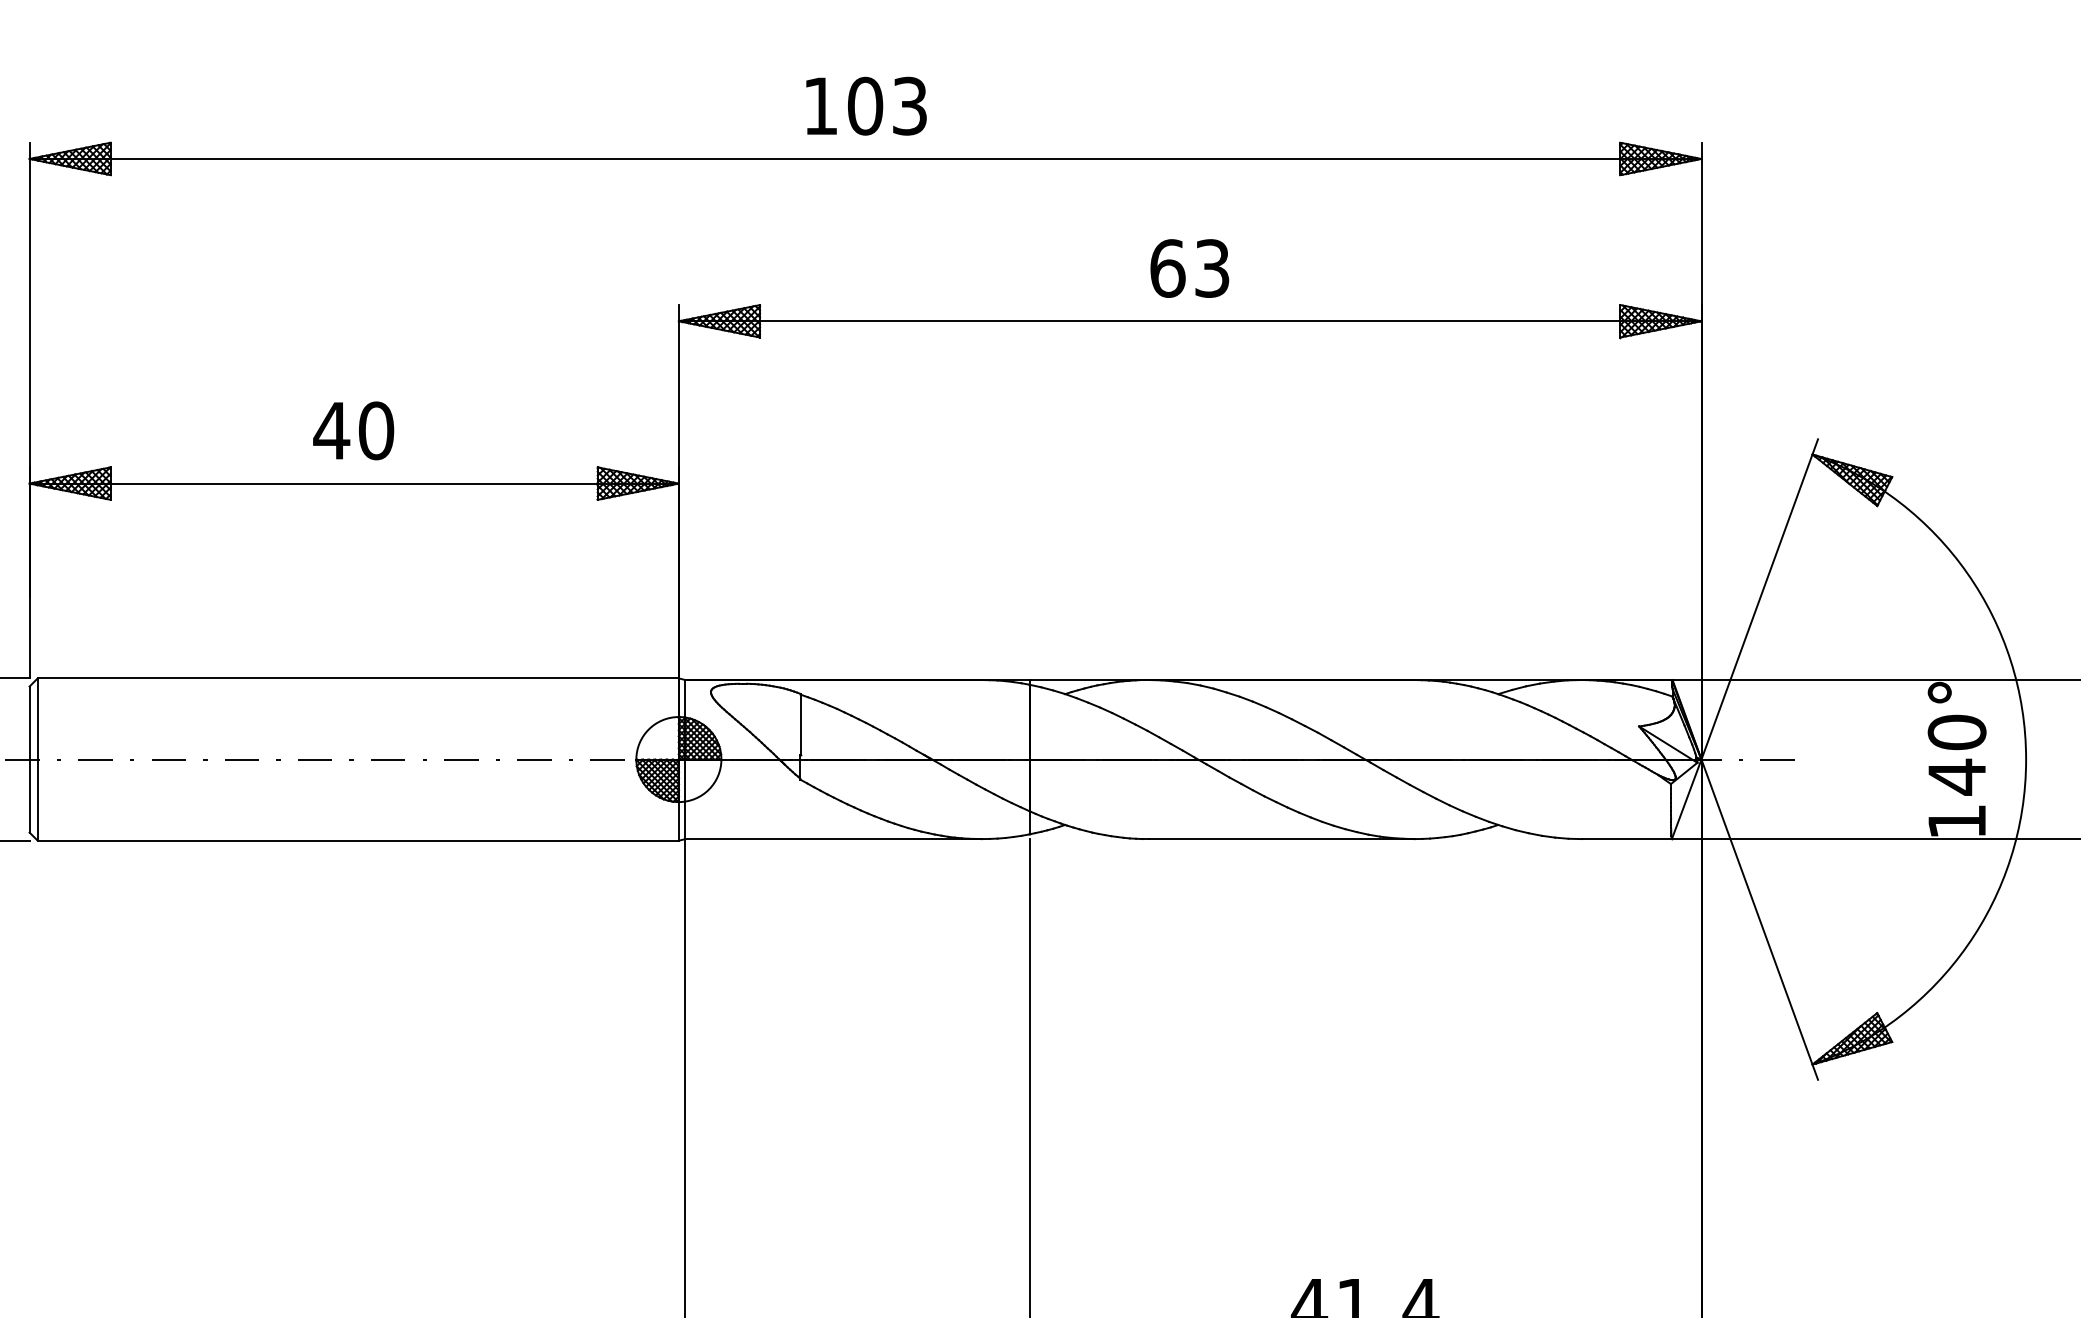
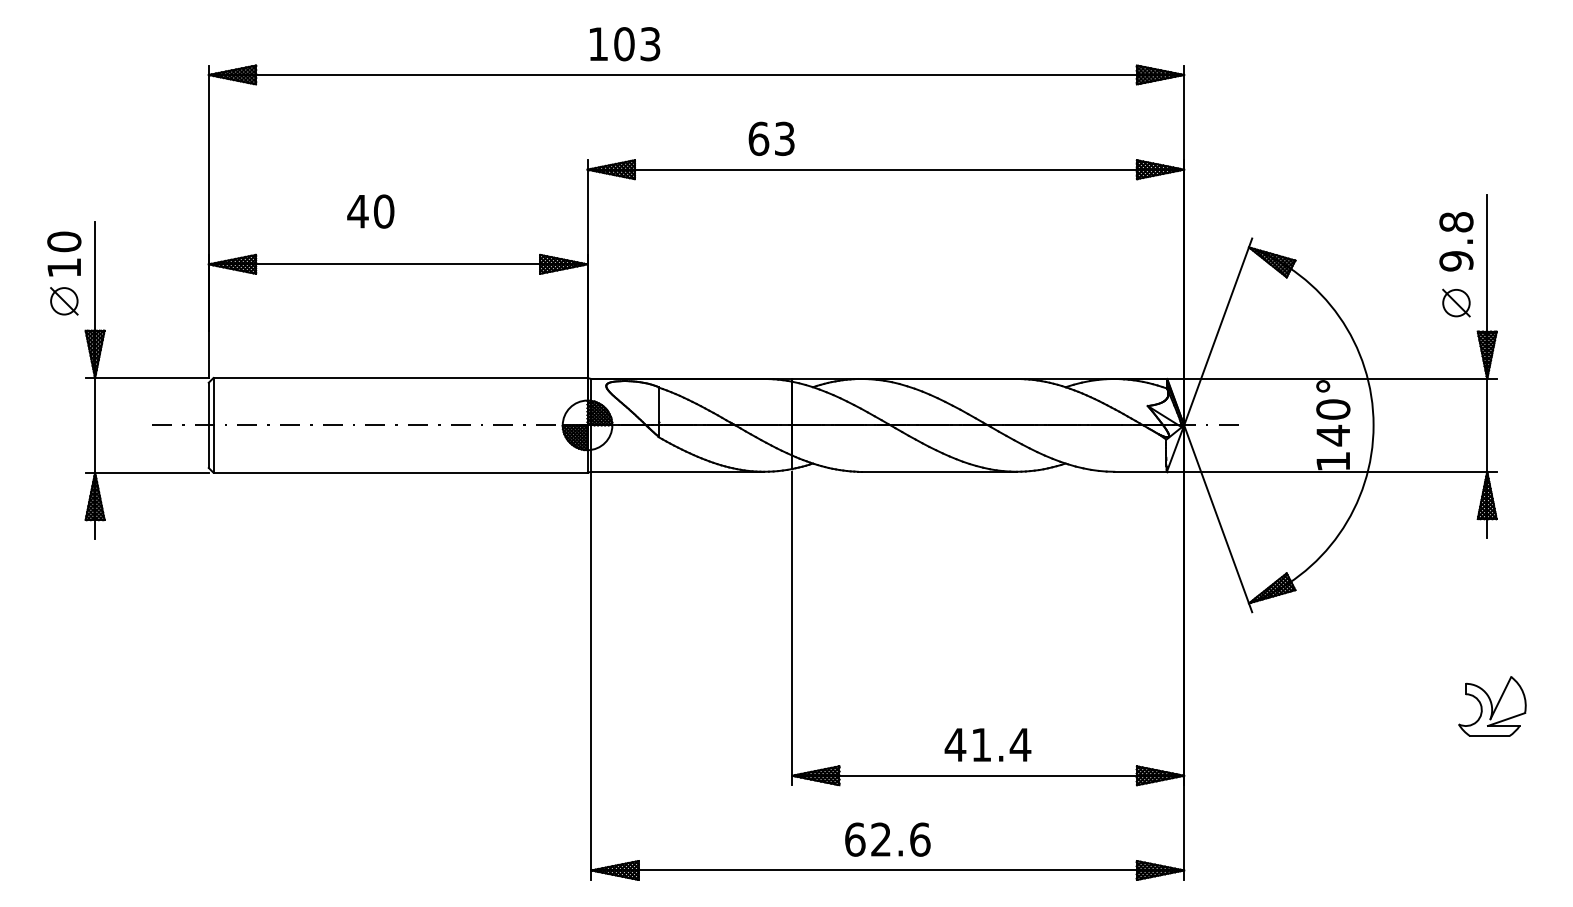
text: (867, 106) -> (625, 44), moved
text: (1189, 267) -> (771, 138), moved
text: (353, 430) -> (370, 211), moved

